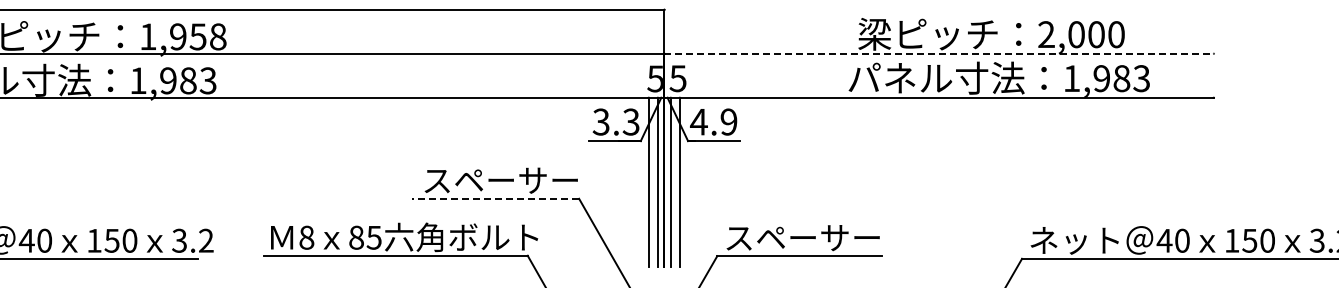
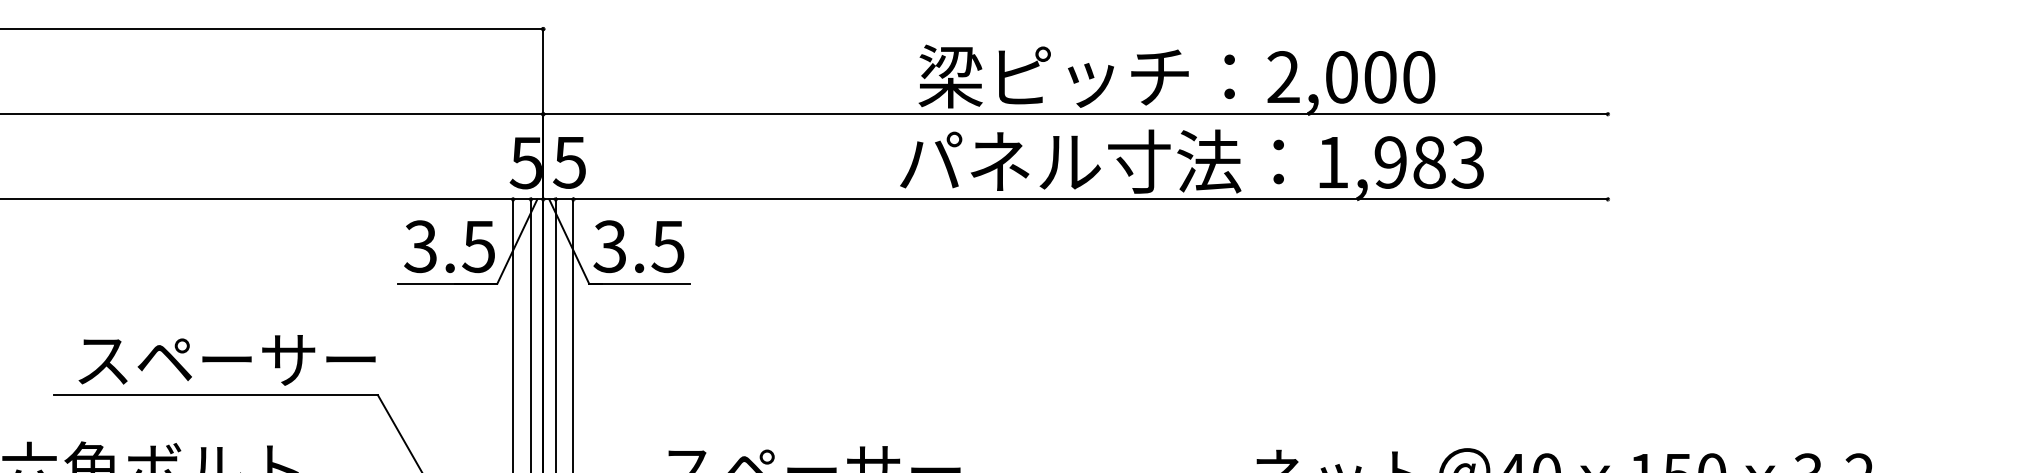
line: (939, 53) -> (1076, 113), dashed -> solid
text: (631, 121) -> (479, 245), 3.3 -> 3.5
text: (713, 121) -> (638, 245), 4.9 -> 3.5
line: (495, 198) -> (215, 394), dashed -> solid

